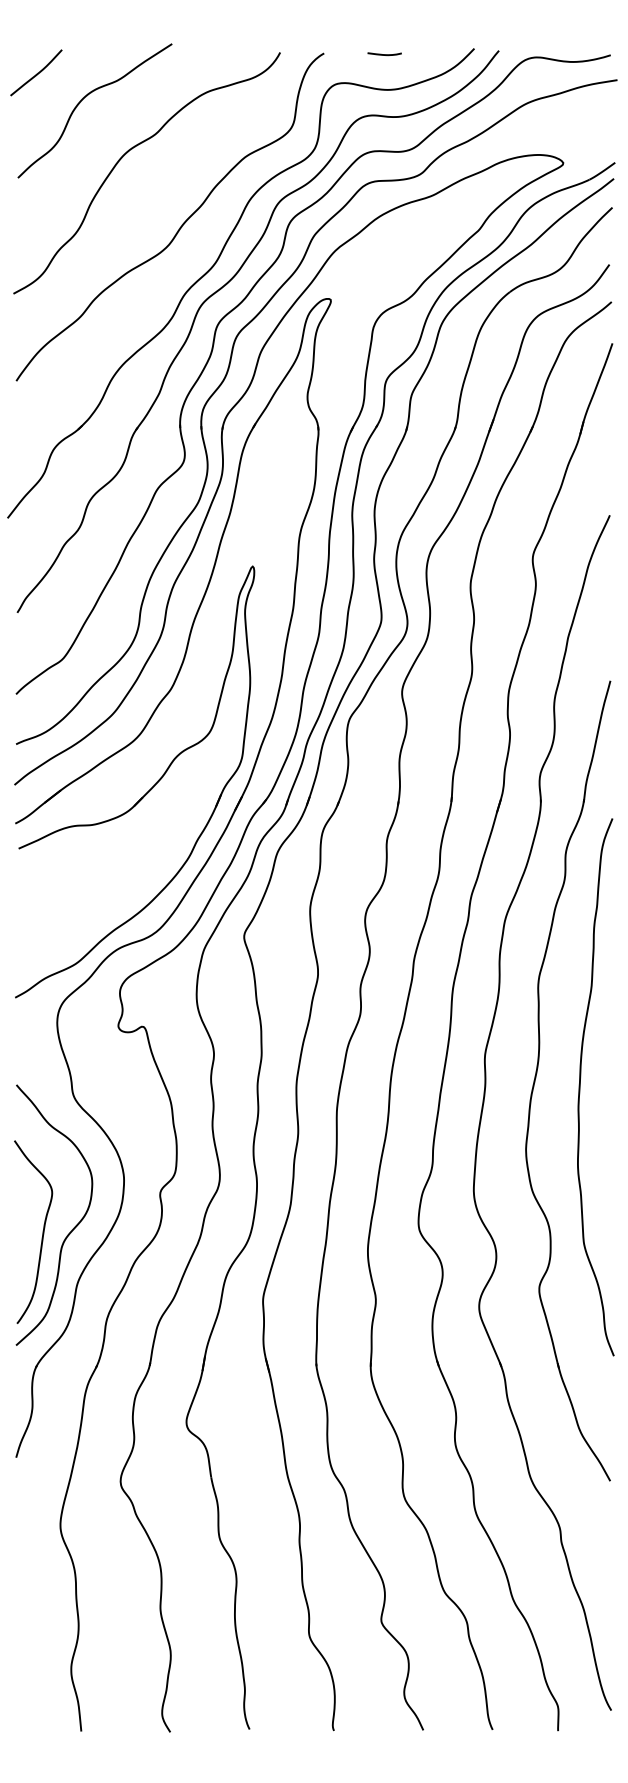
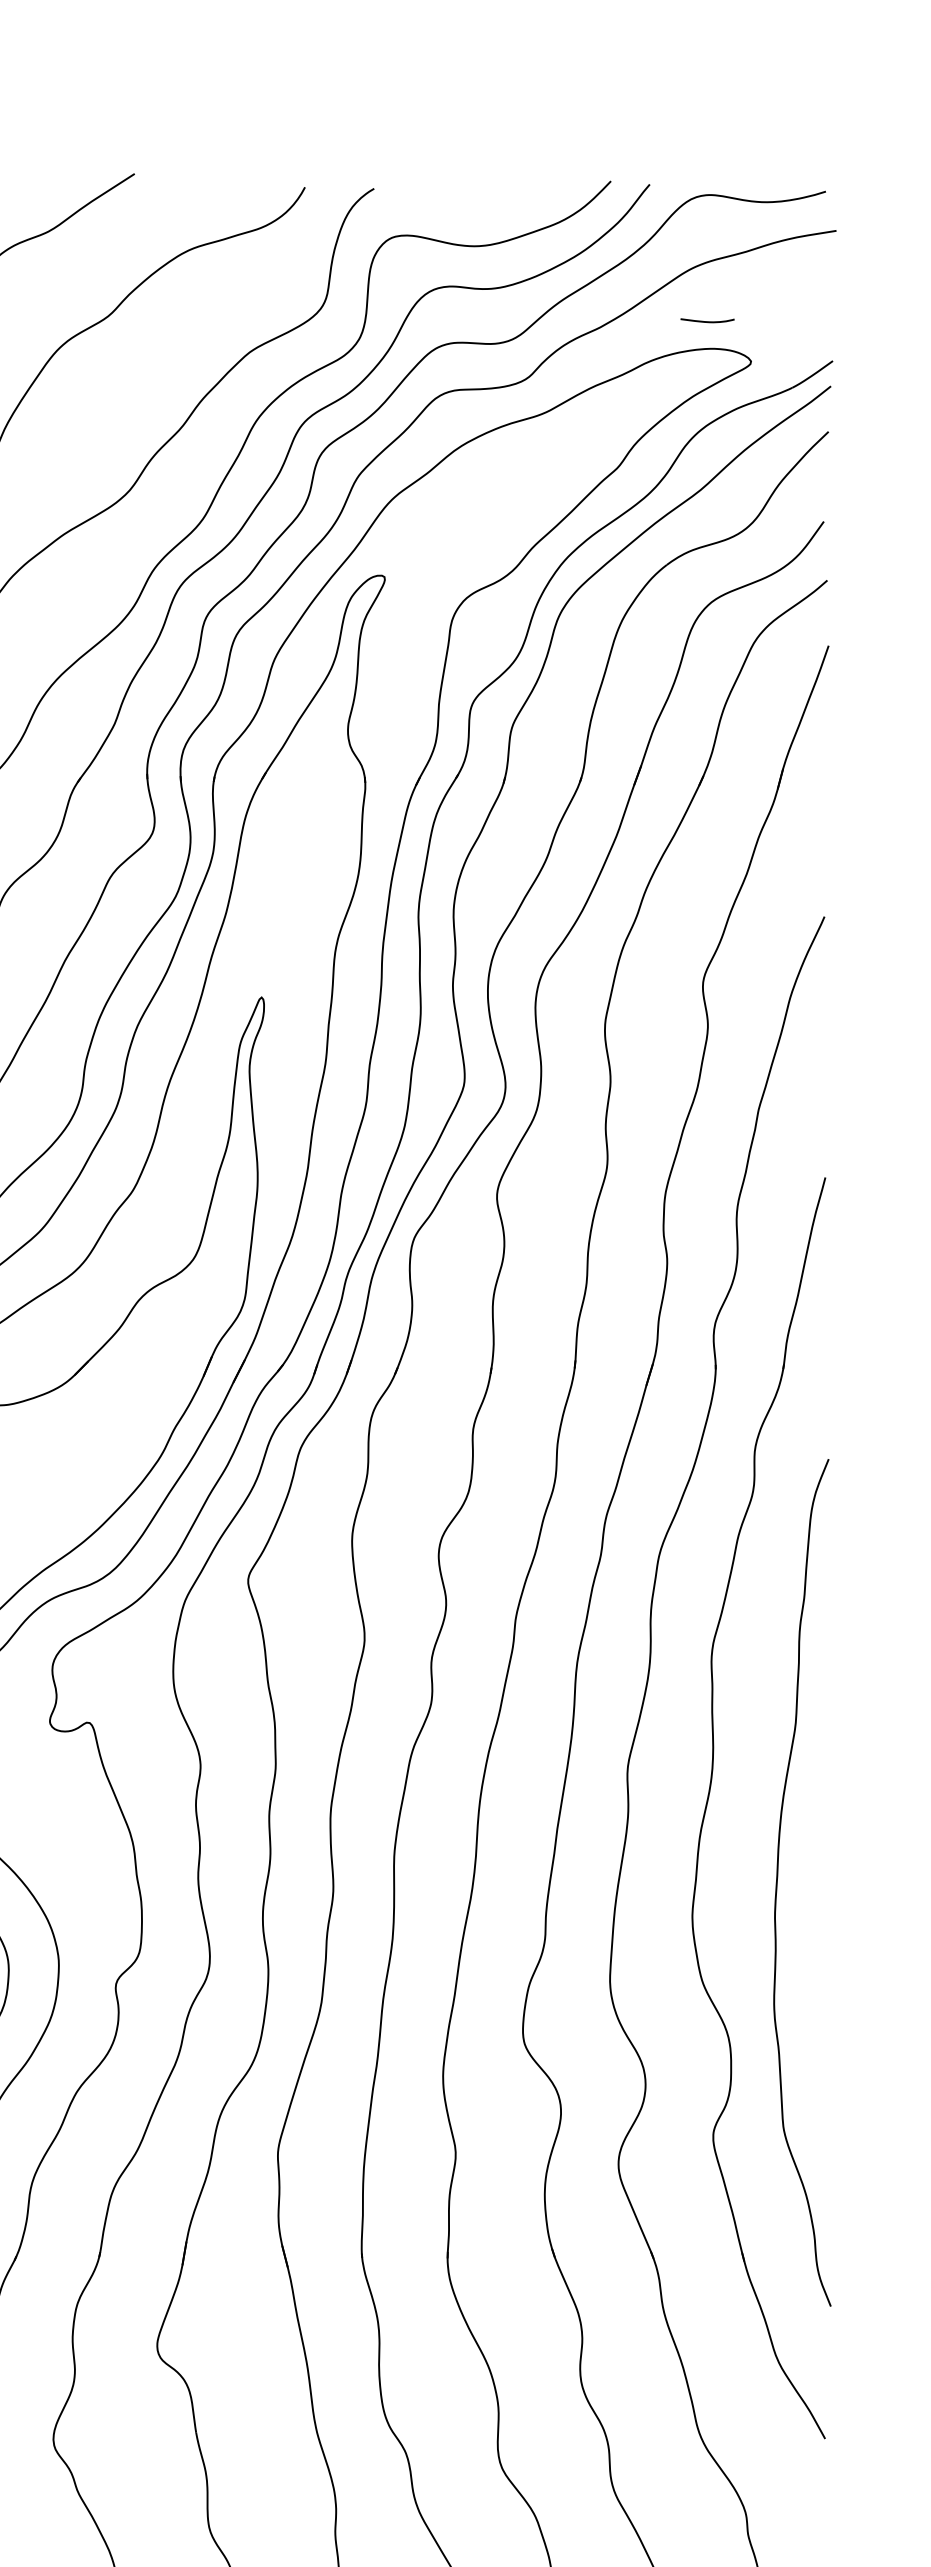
curve: (384, 54) -> (707, 321), moved
curve: (580, 1087) -> (778, 1883), moved

